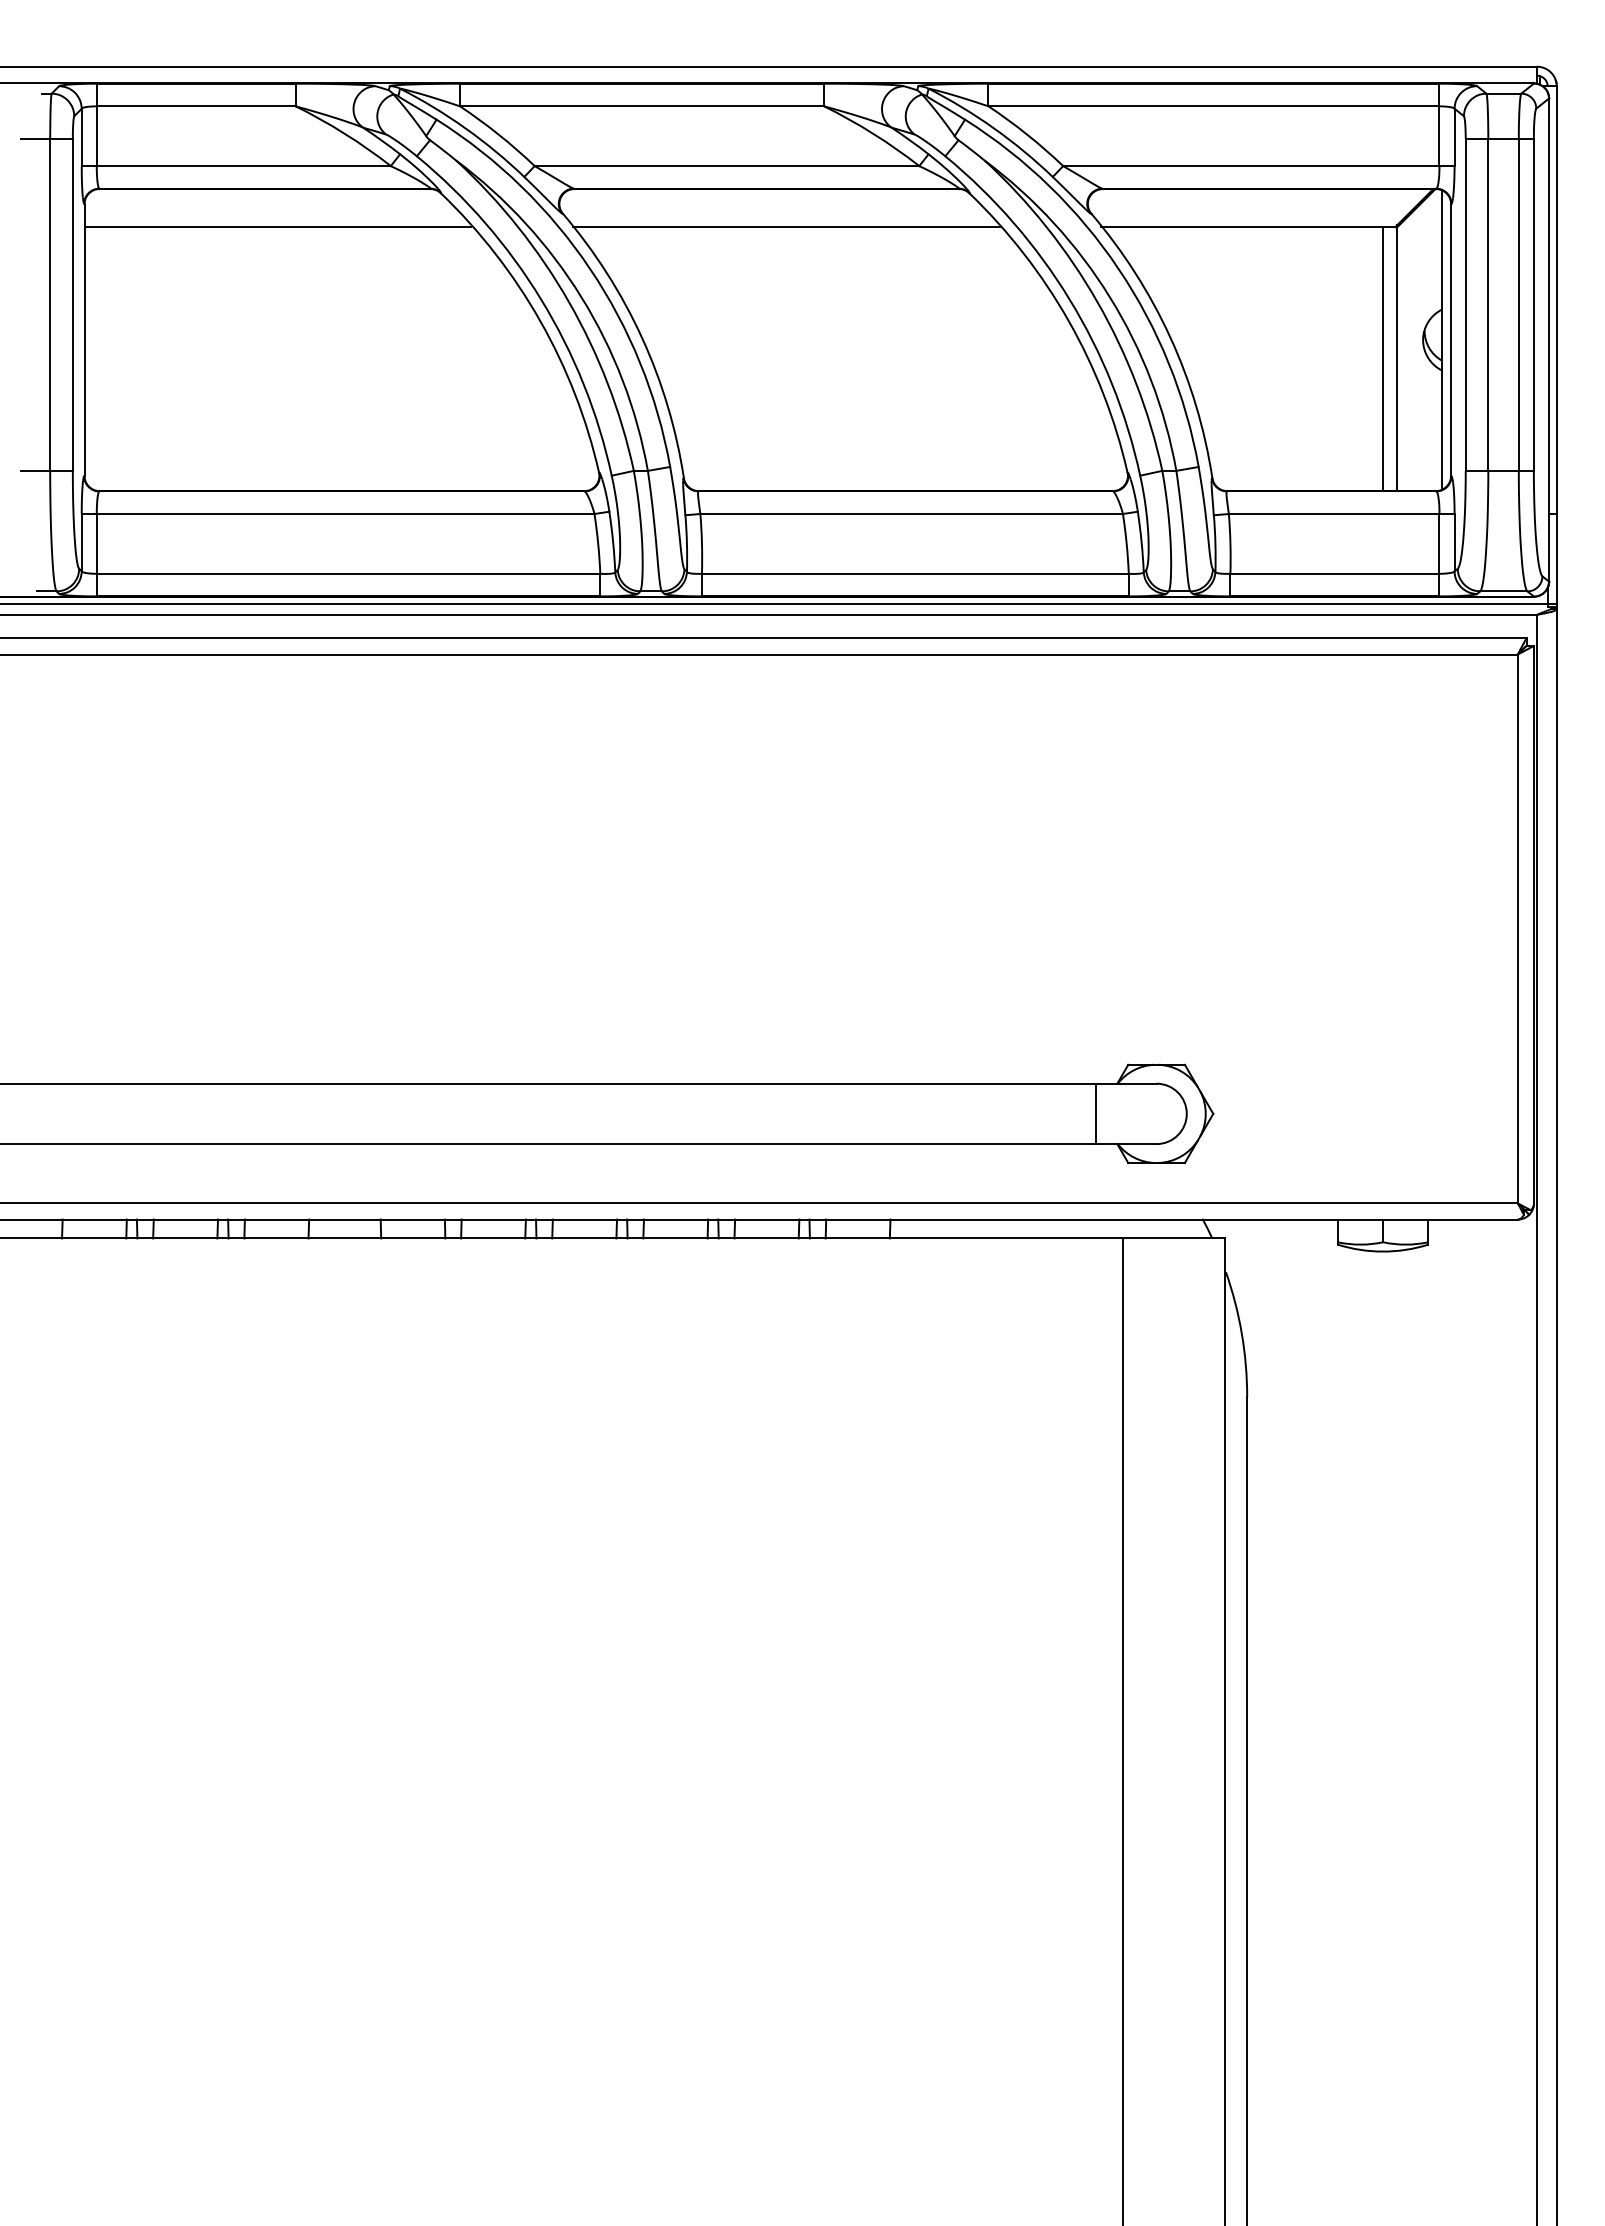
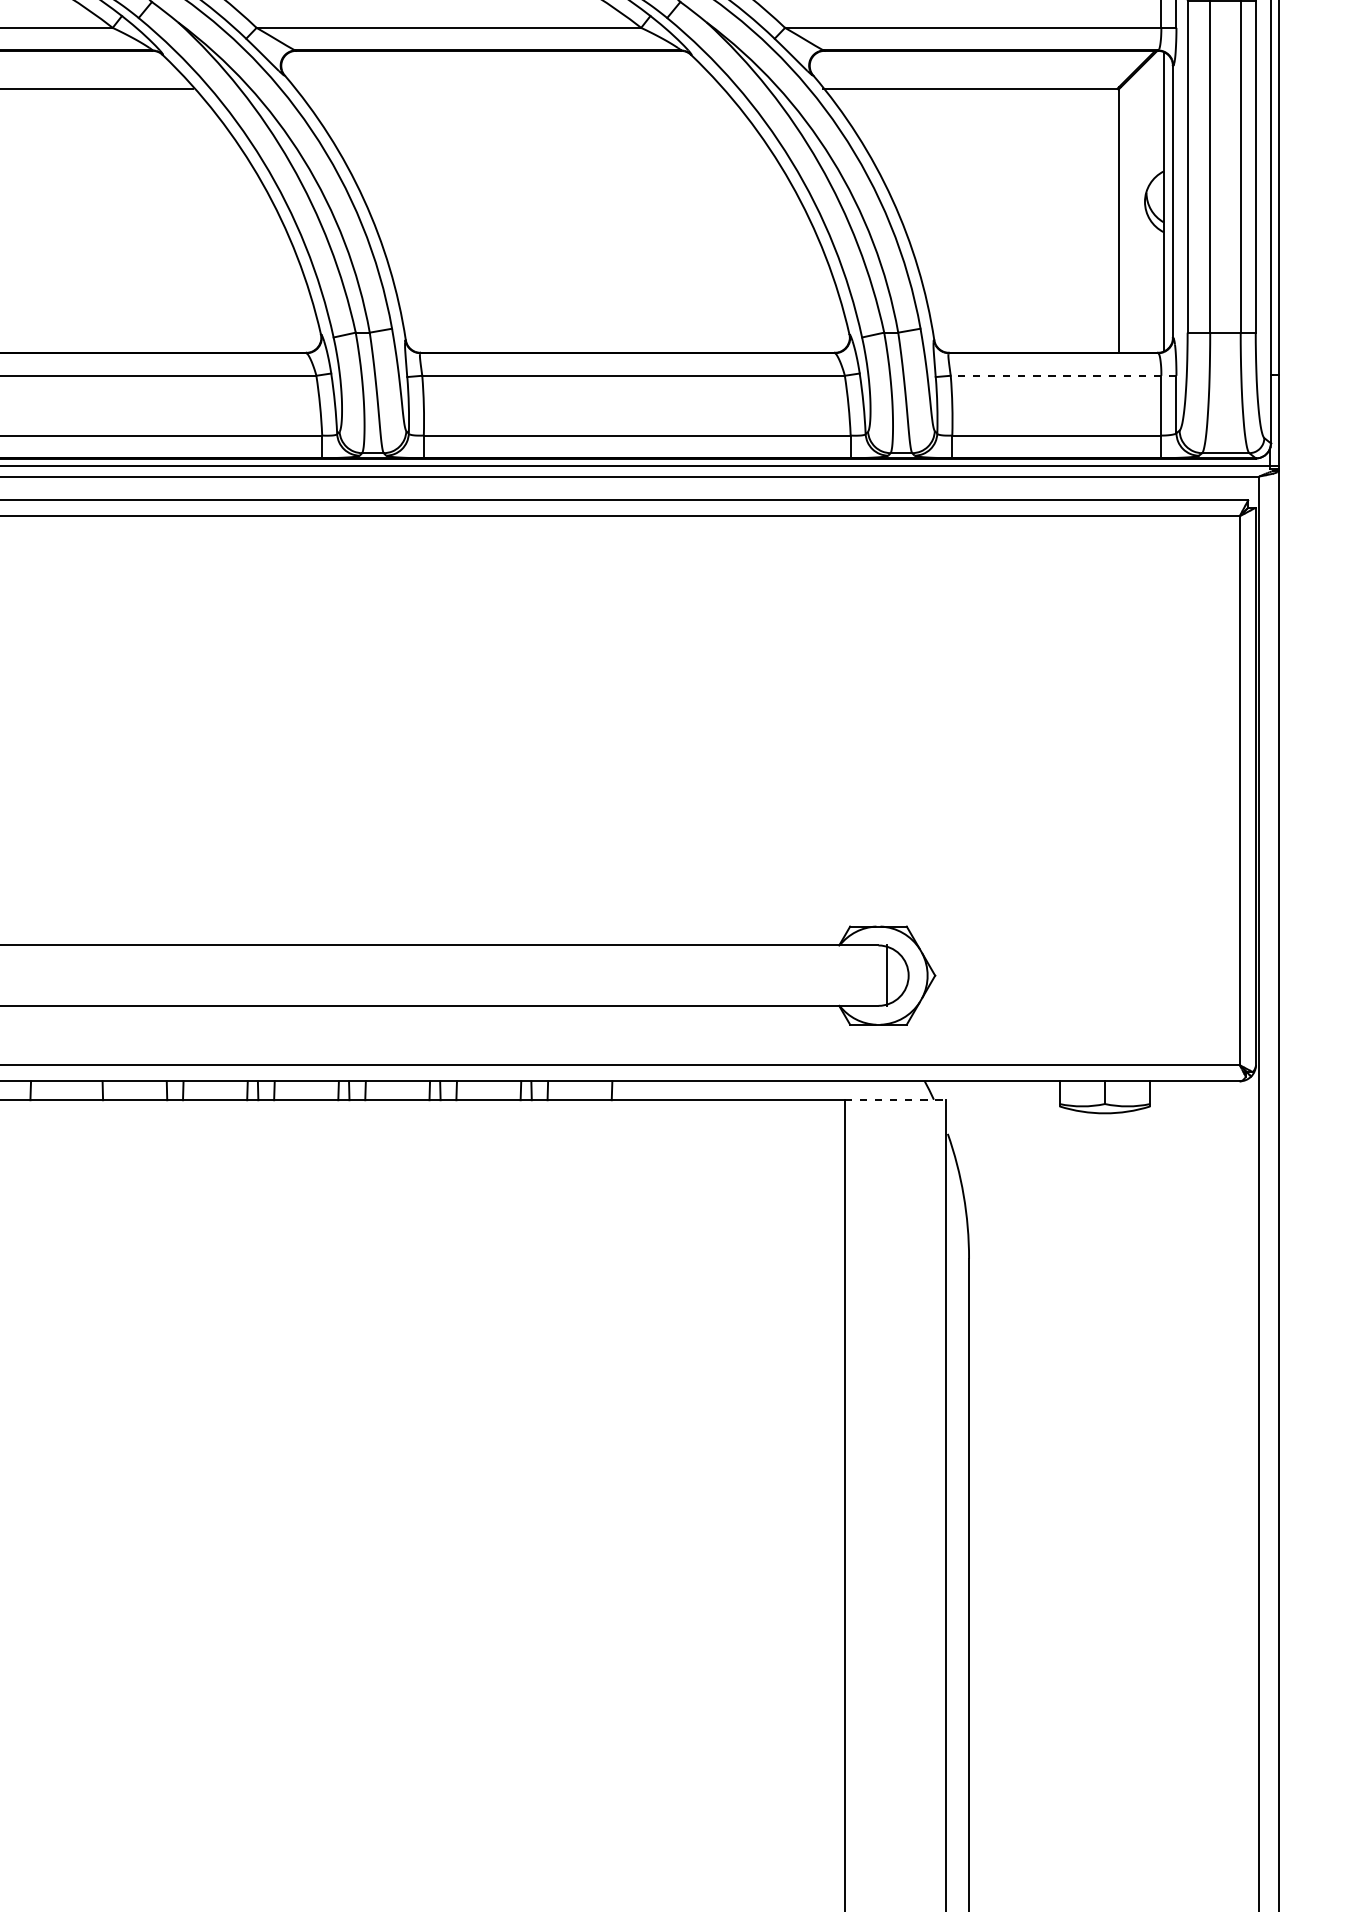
line: (785, 226) -> (507, 88), removed
line: (1383, 358) -> (1105, 220), removed
line: (1341, 514) -> (1063, 376), solid -> dashed
line: (1096, 1113) -> (887, 975), moved
line: (1173, 1238) -> (895, 1100), solid -> dashed

